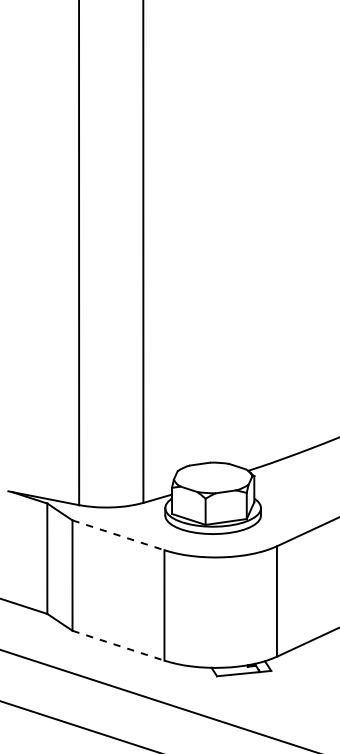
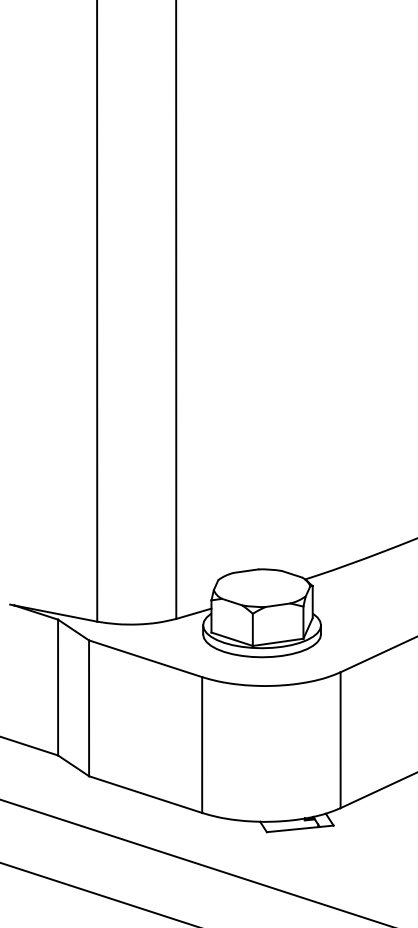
line: (118, 535) -> (145, 658), dashed -> solid
line: (118, 645) -> (145, 794), dashed -> solid

